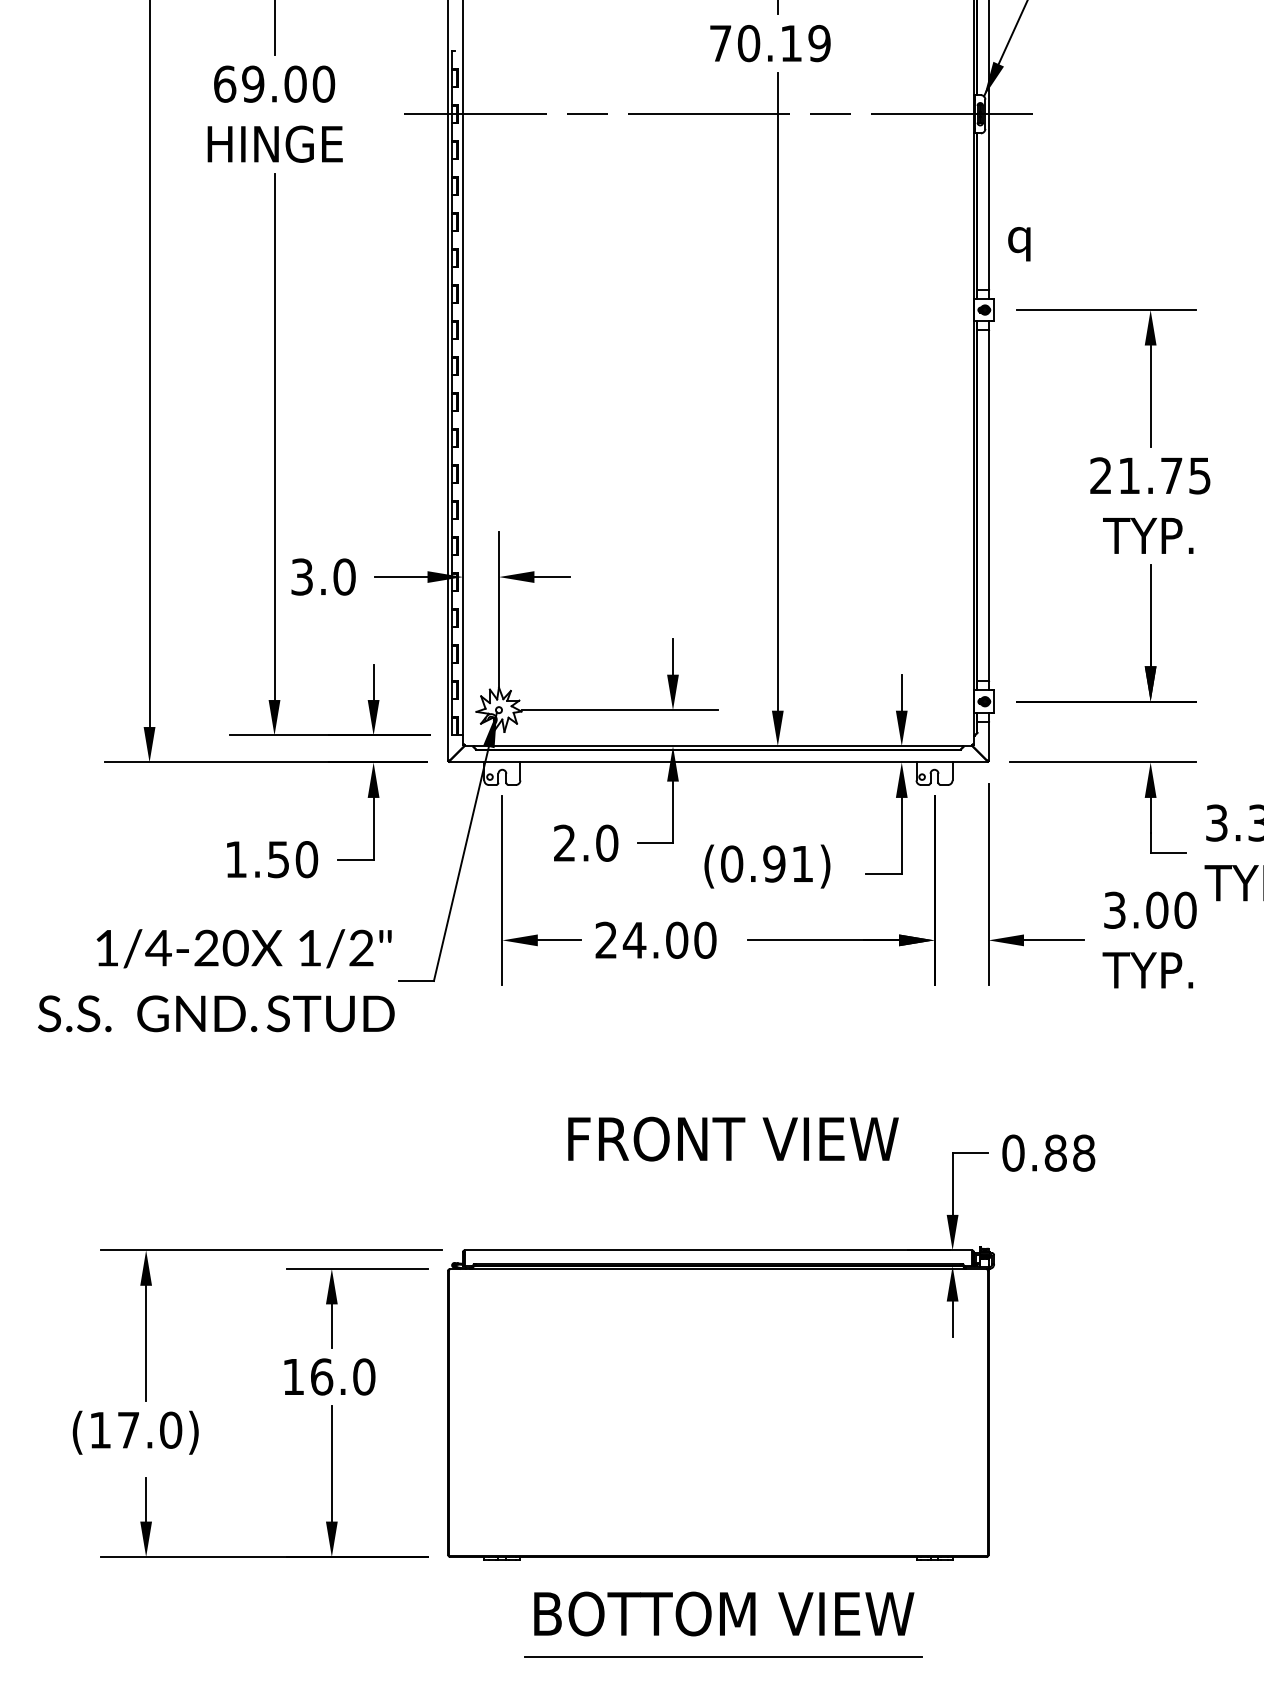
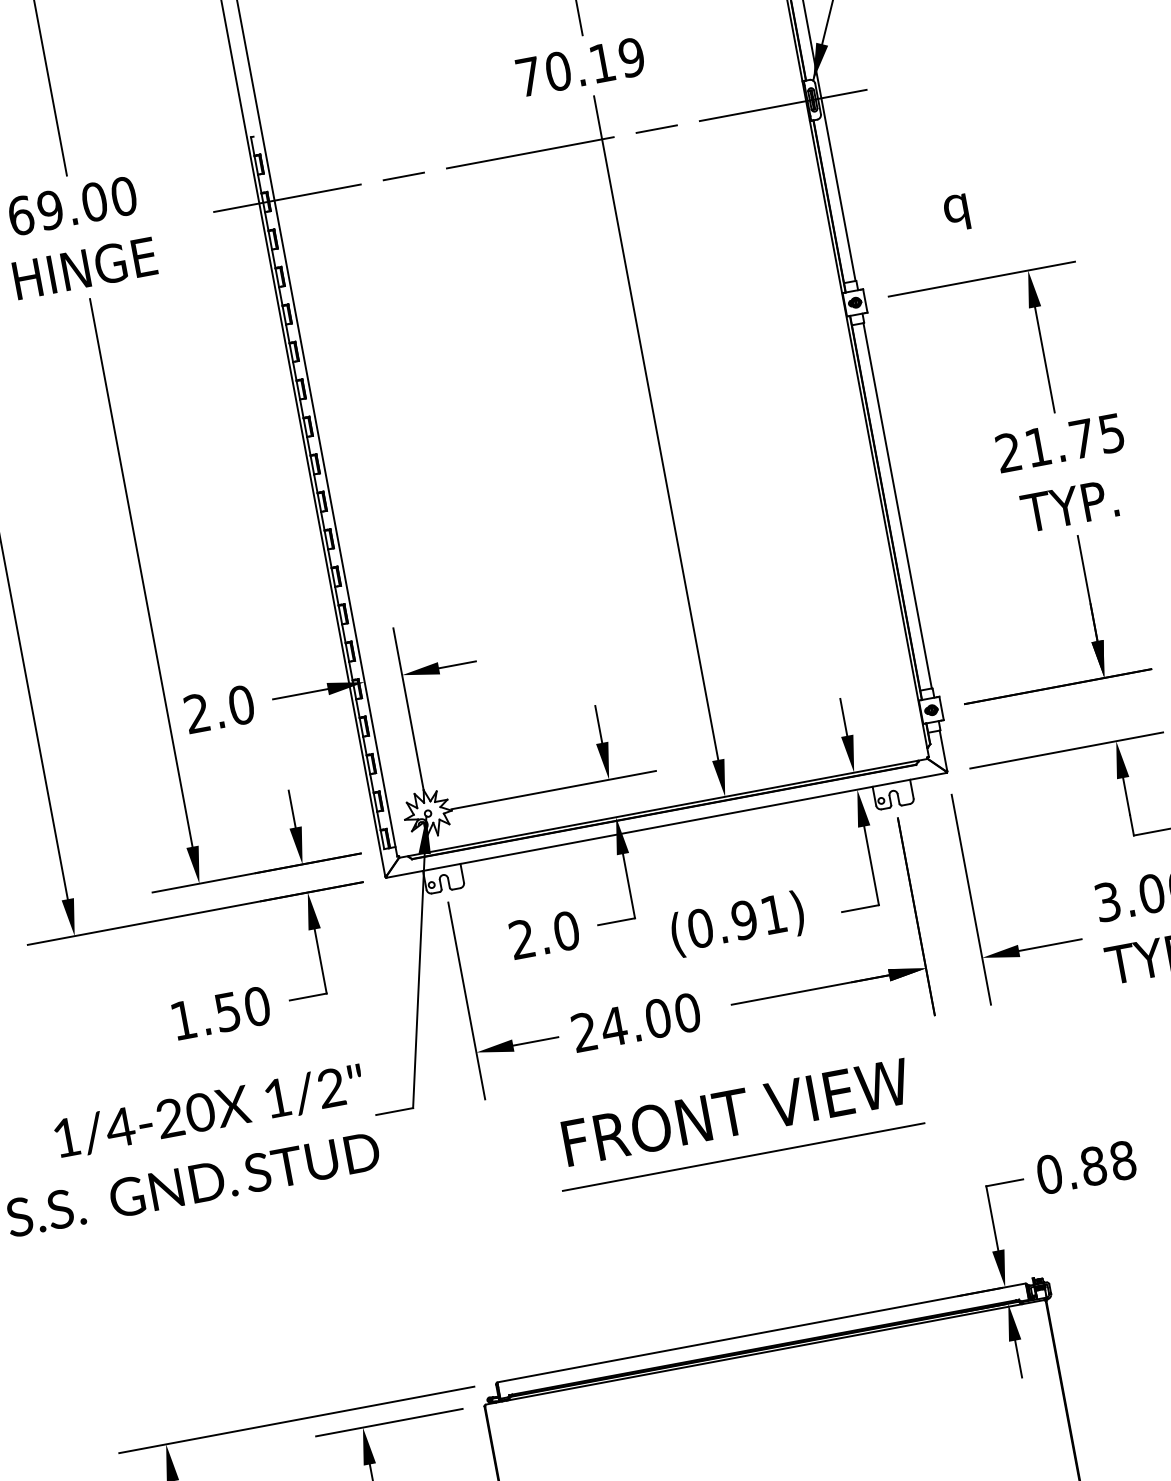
text: (1019, 244) -> (956, 213), moved
text: (301, 576) -> (196, 713), 3.0 -> 2.0
line: (732, 1083) -> (743, 1156), added
text: (733, 1138) -> (736, 1111), moved

